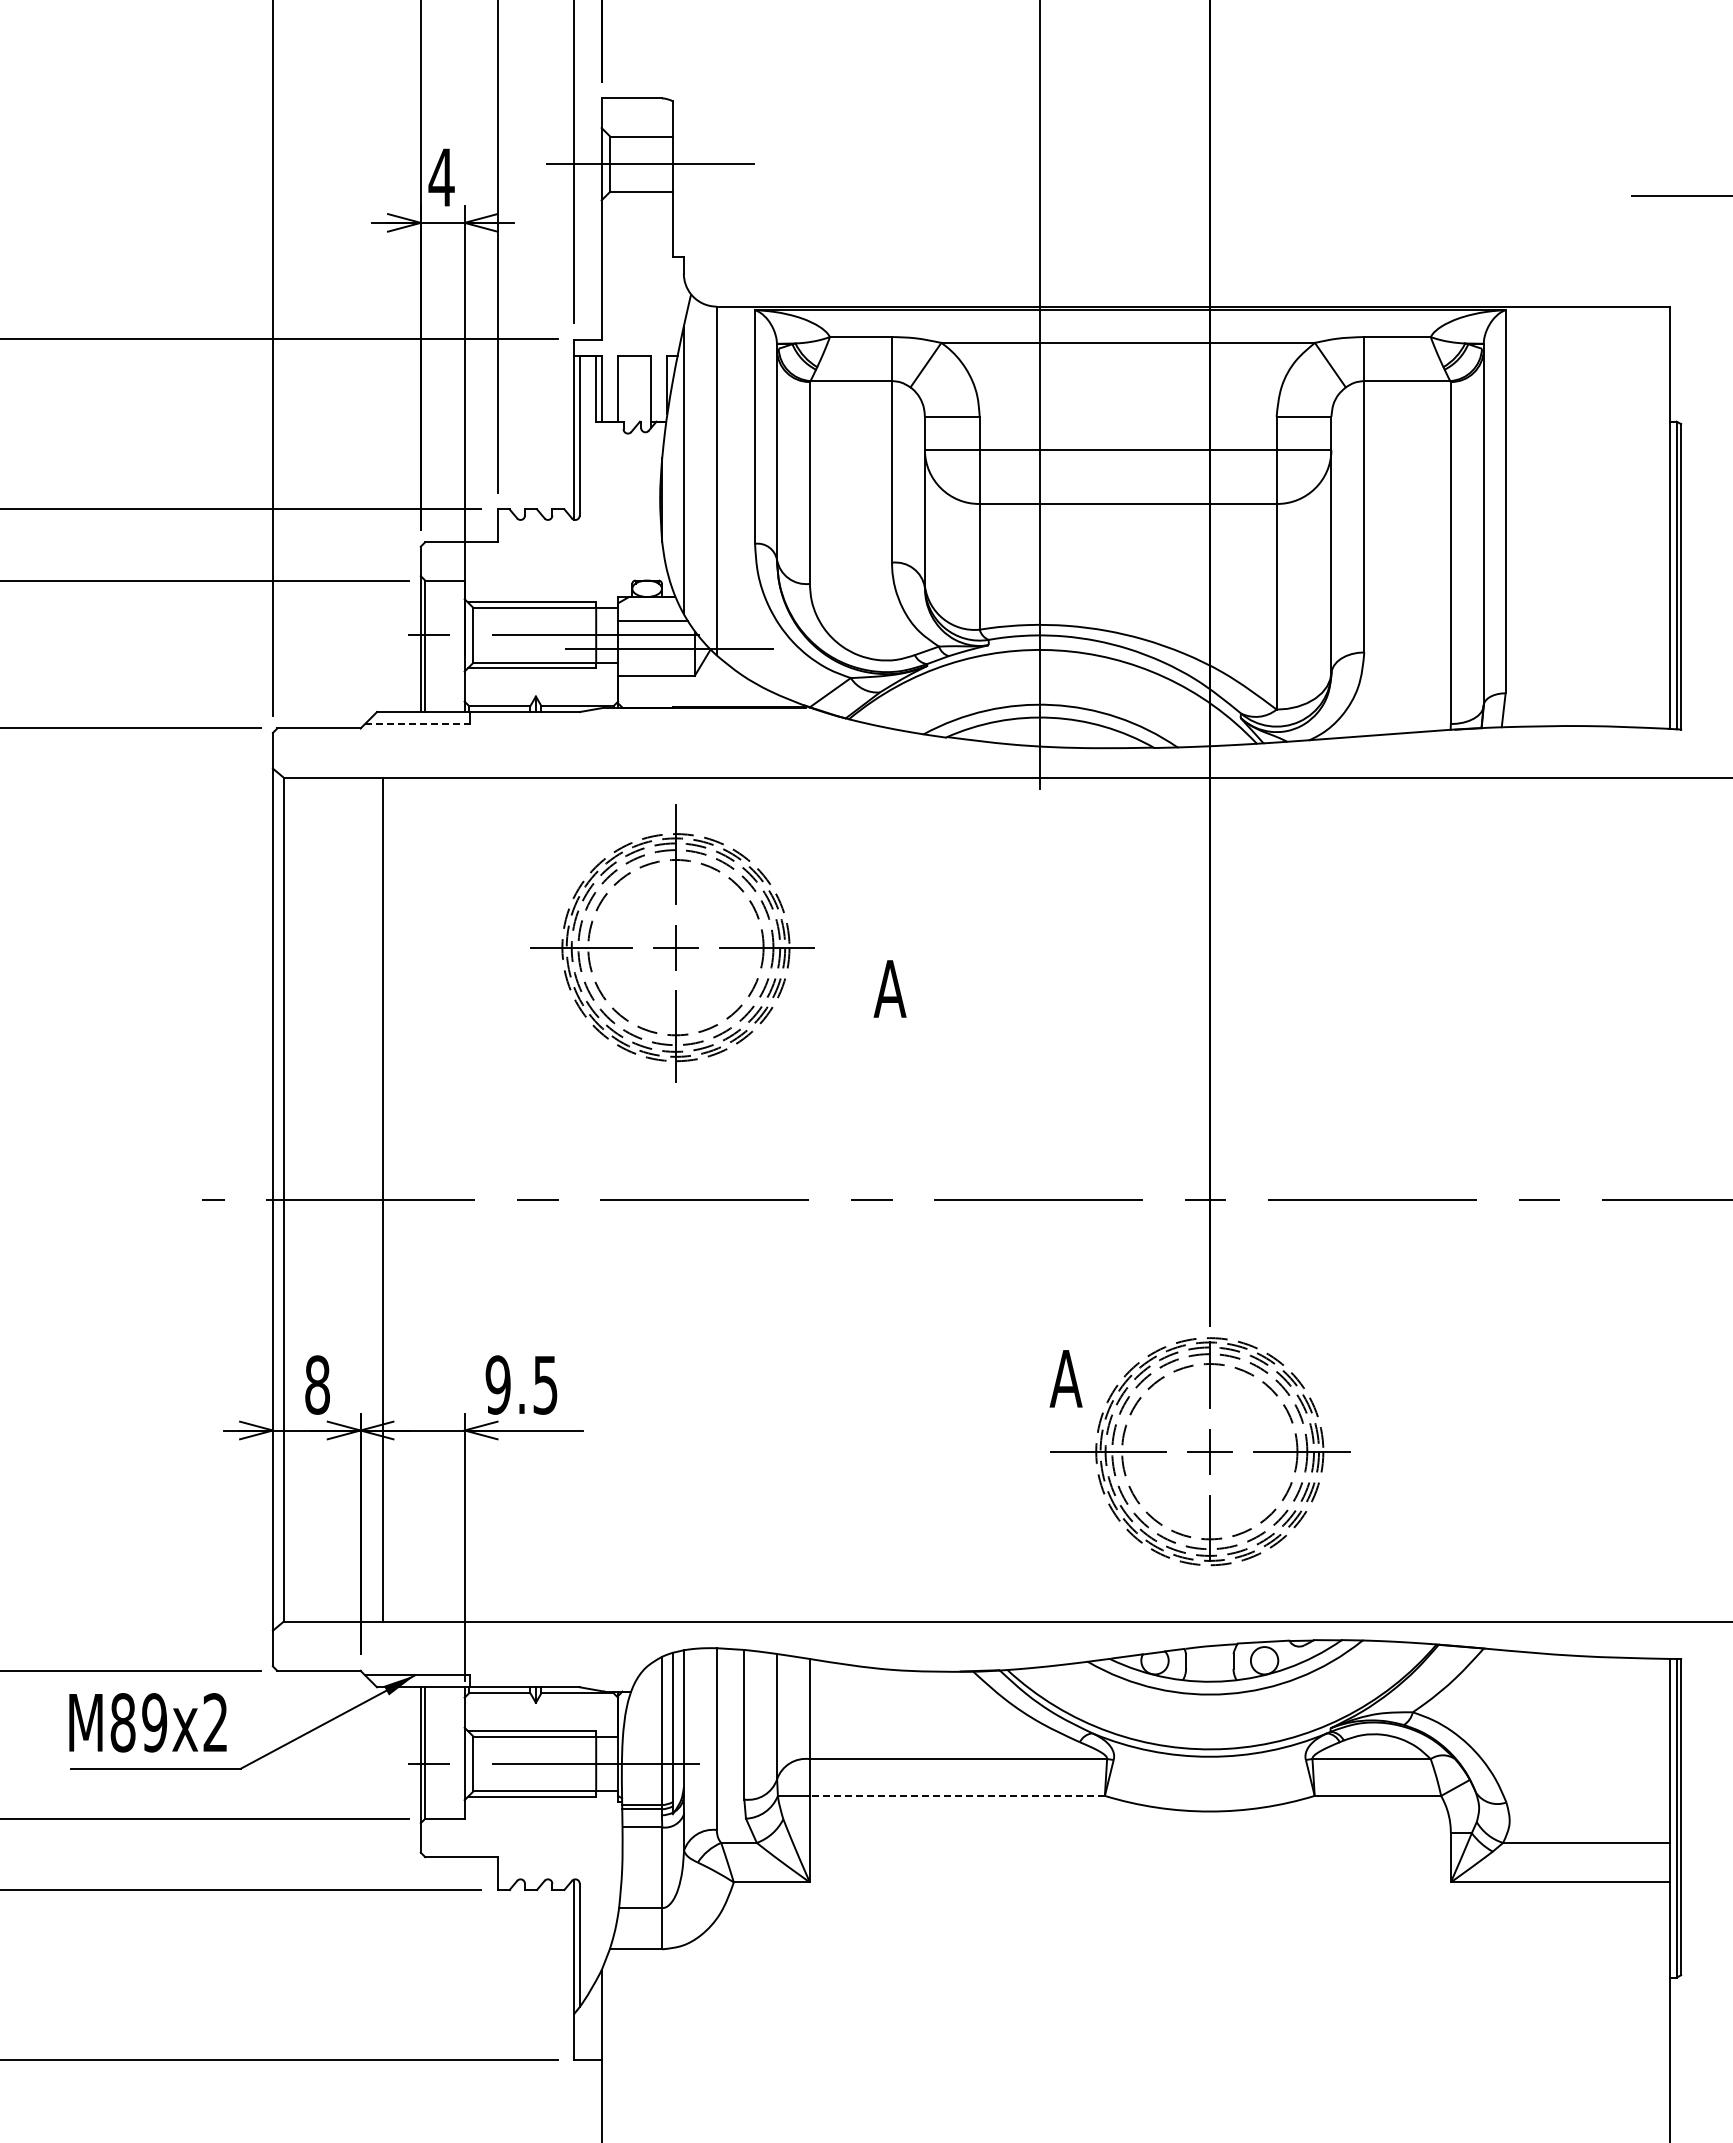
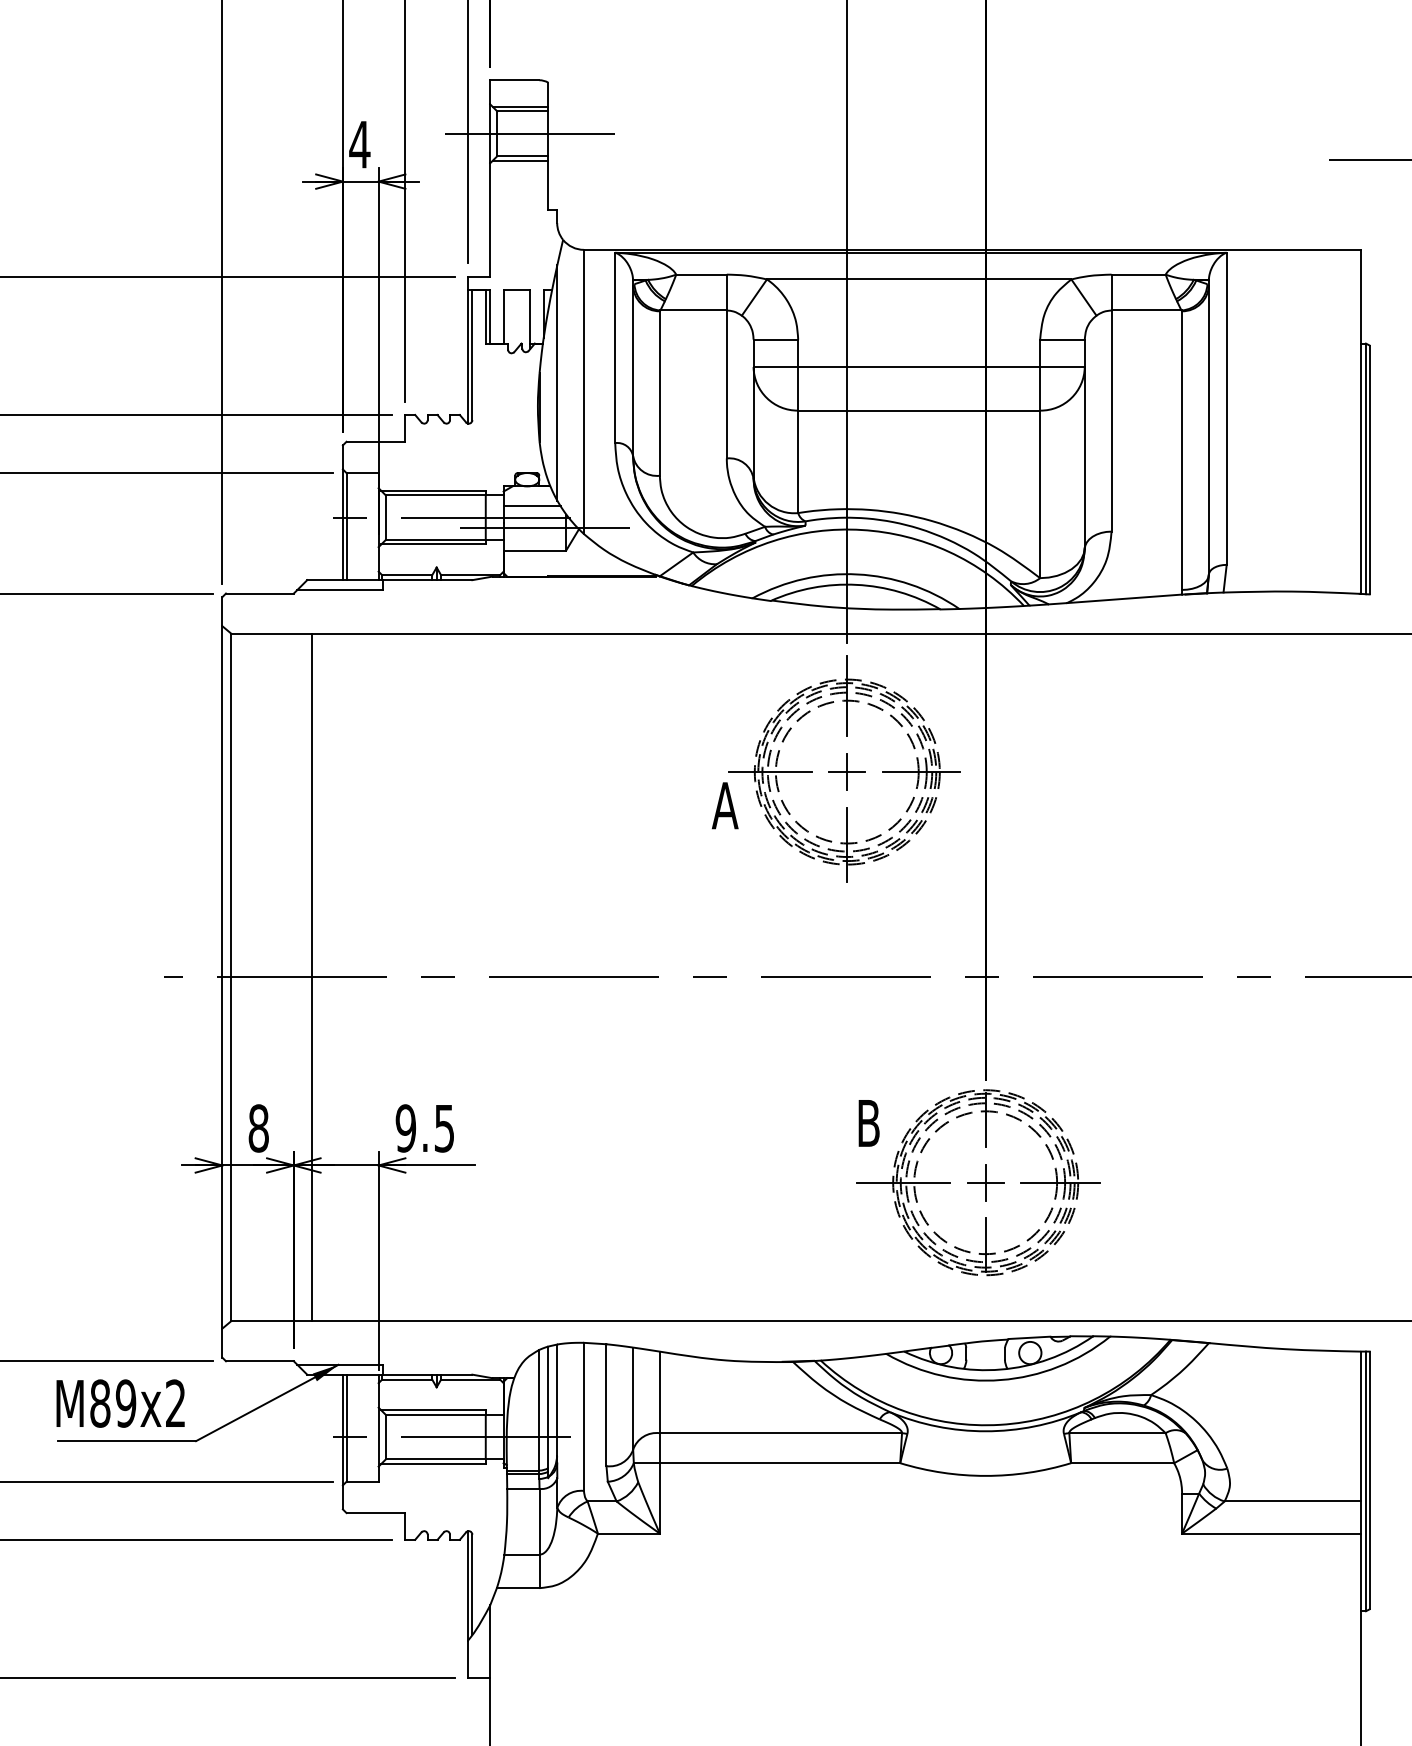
line: (638, 131) -> (520, 107), added
line: (638, 197) -> (520, 160), added
line: (417, 724) -> (340, 590), dashed -> solid
part: (672, 943) -> (844, 768), moved
text: (1065, 1378) -> (868, 1123), A -> B
line: (957, 1795) -> (780, 1462), dashed -> solid

